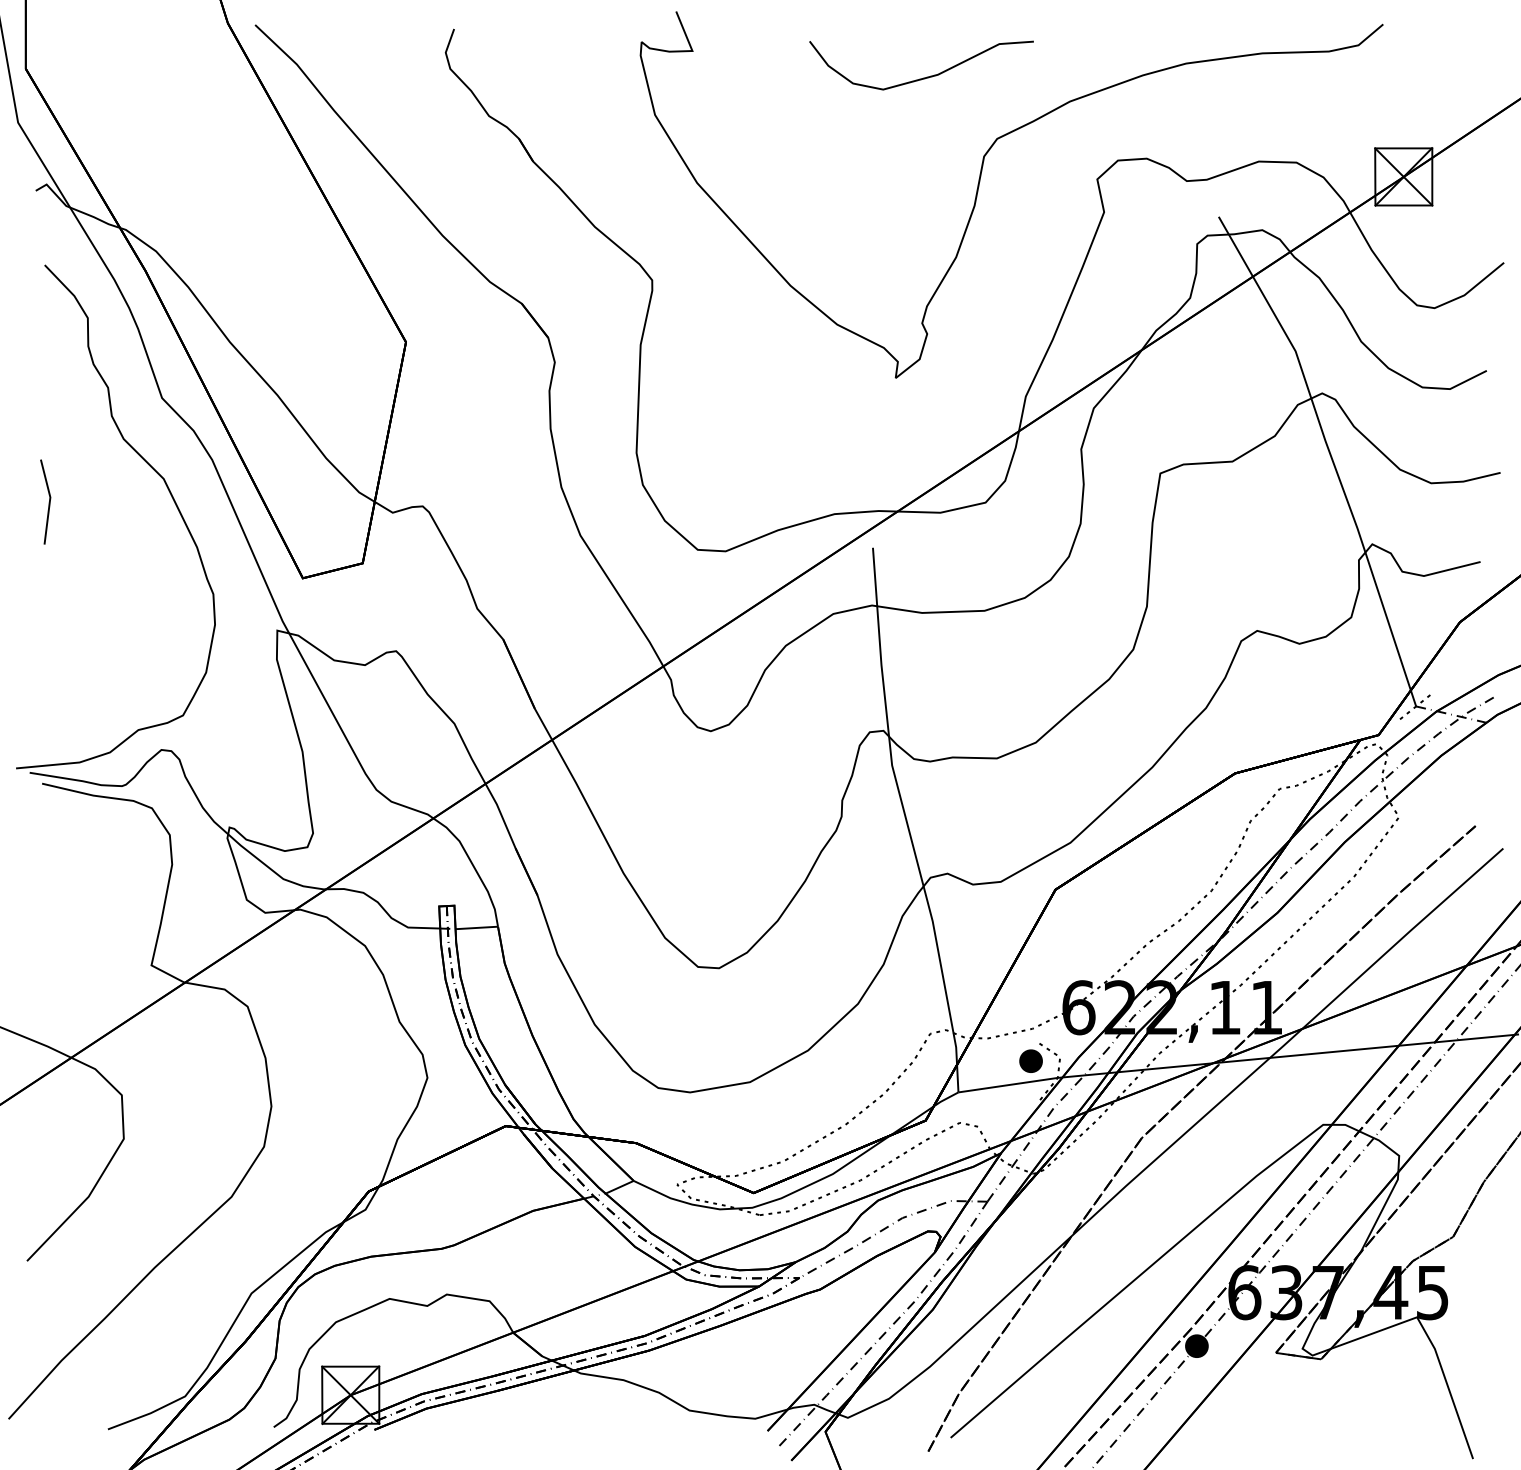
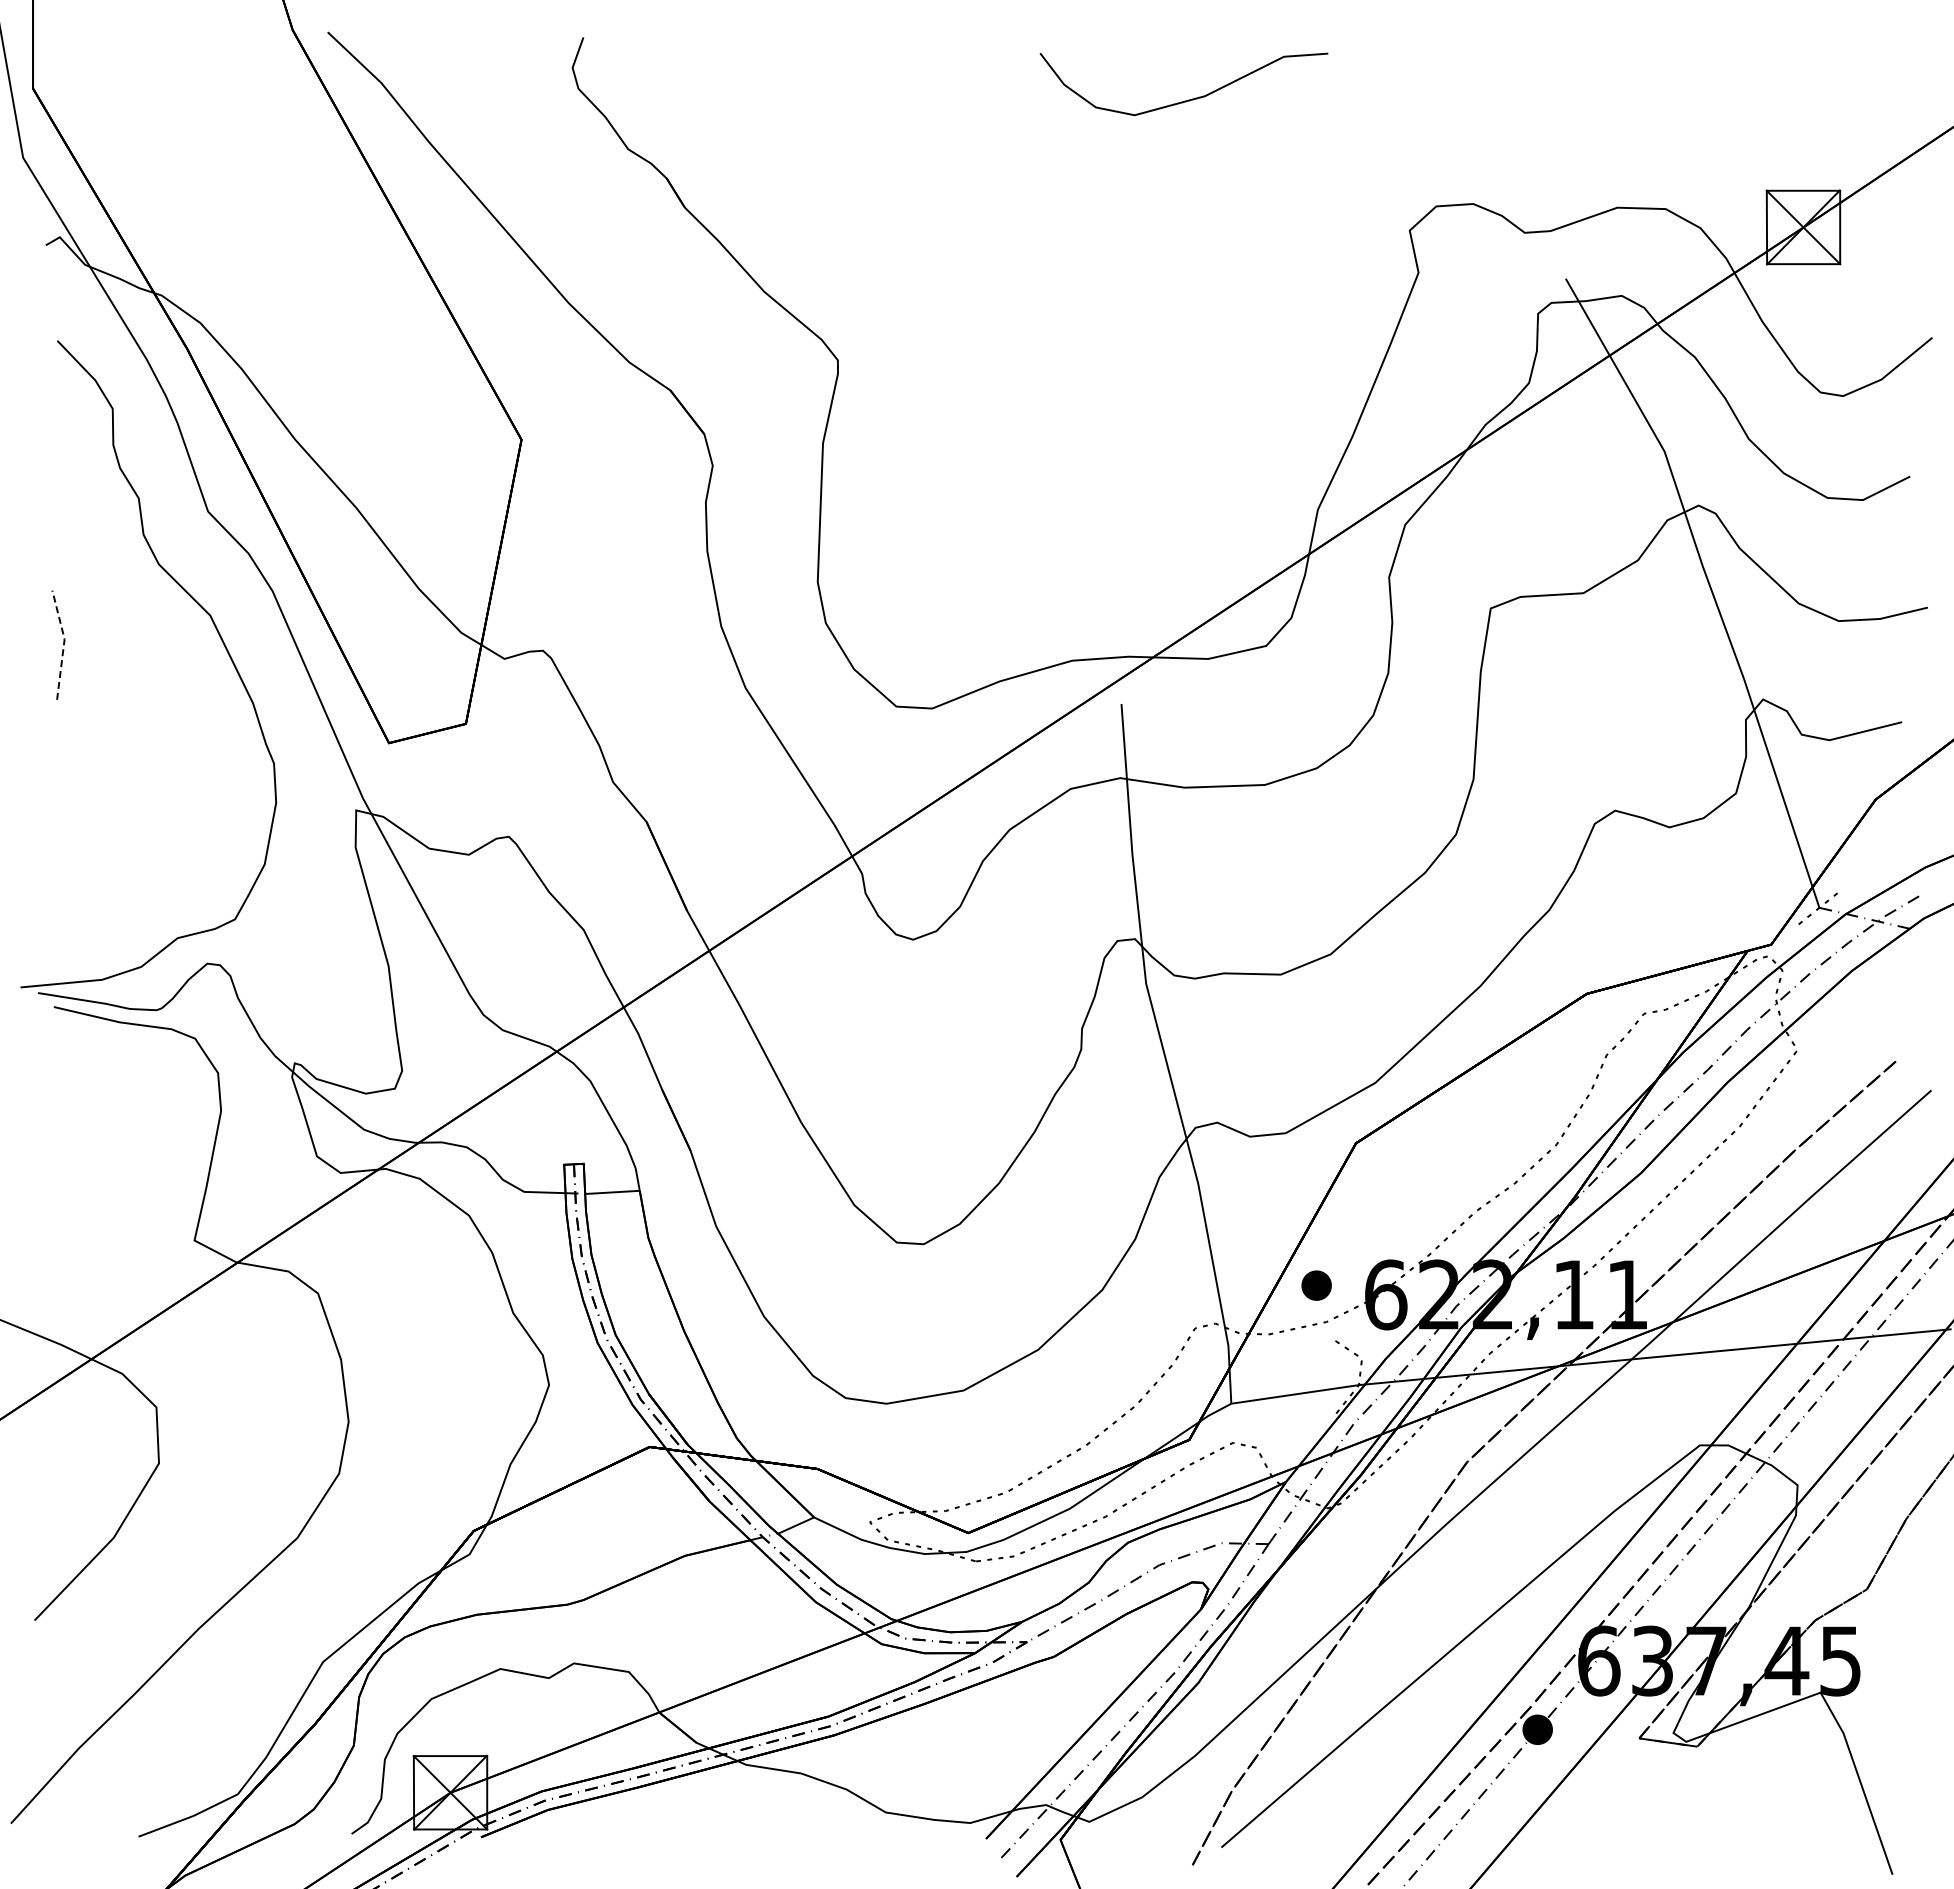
curve: (978, 189) -> (1257, 243), removed
line: (50, 501) -> (64, 644), solid -> dashed
part: (1030, 1061) -> (1316, 1285), moved

